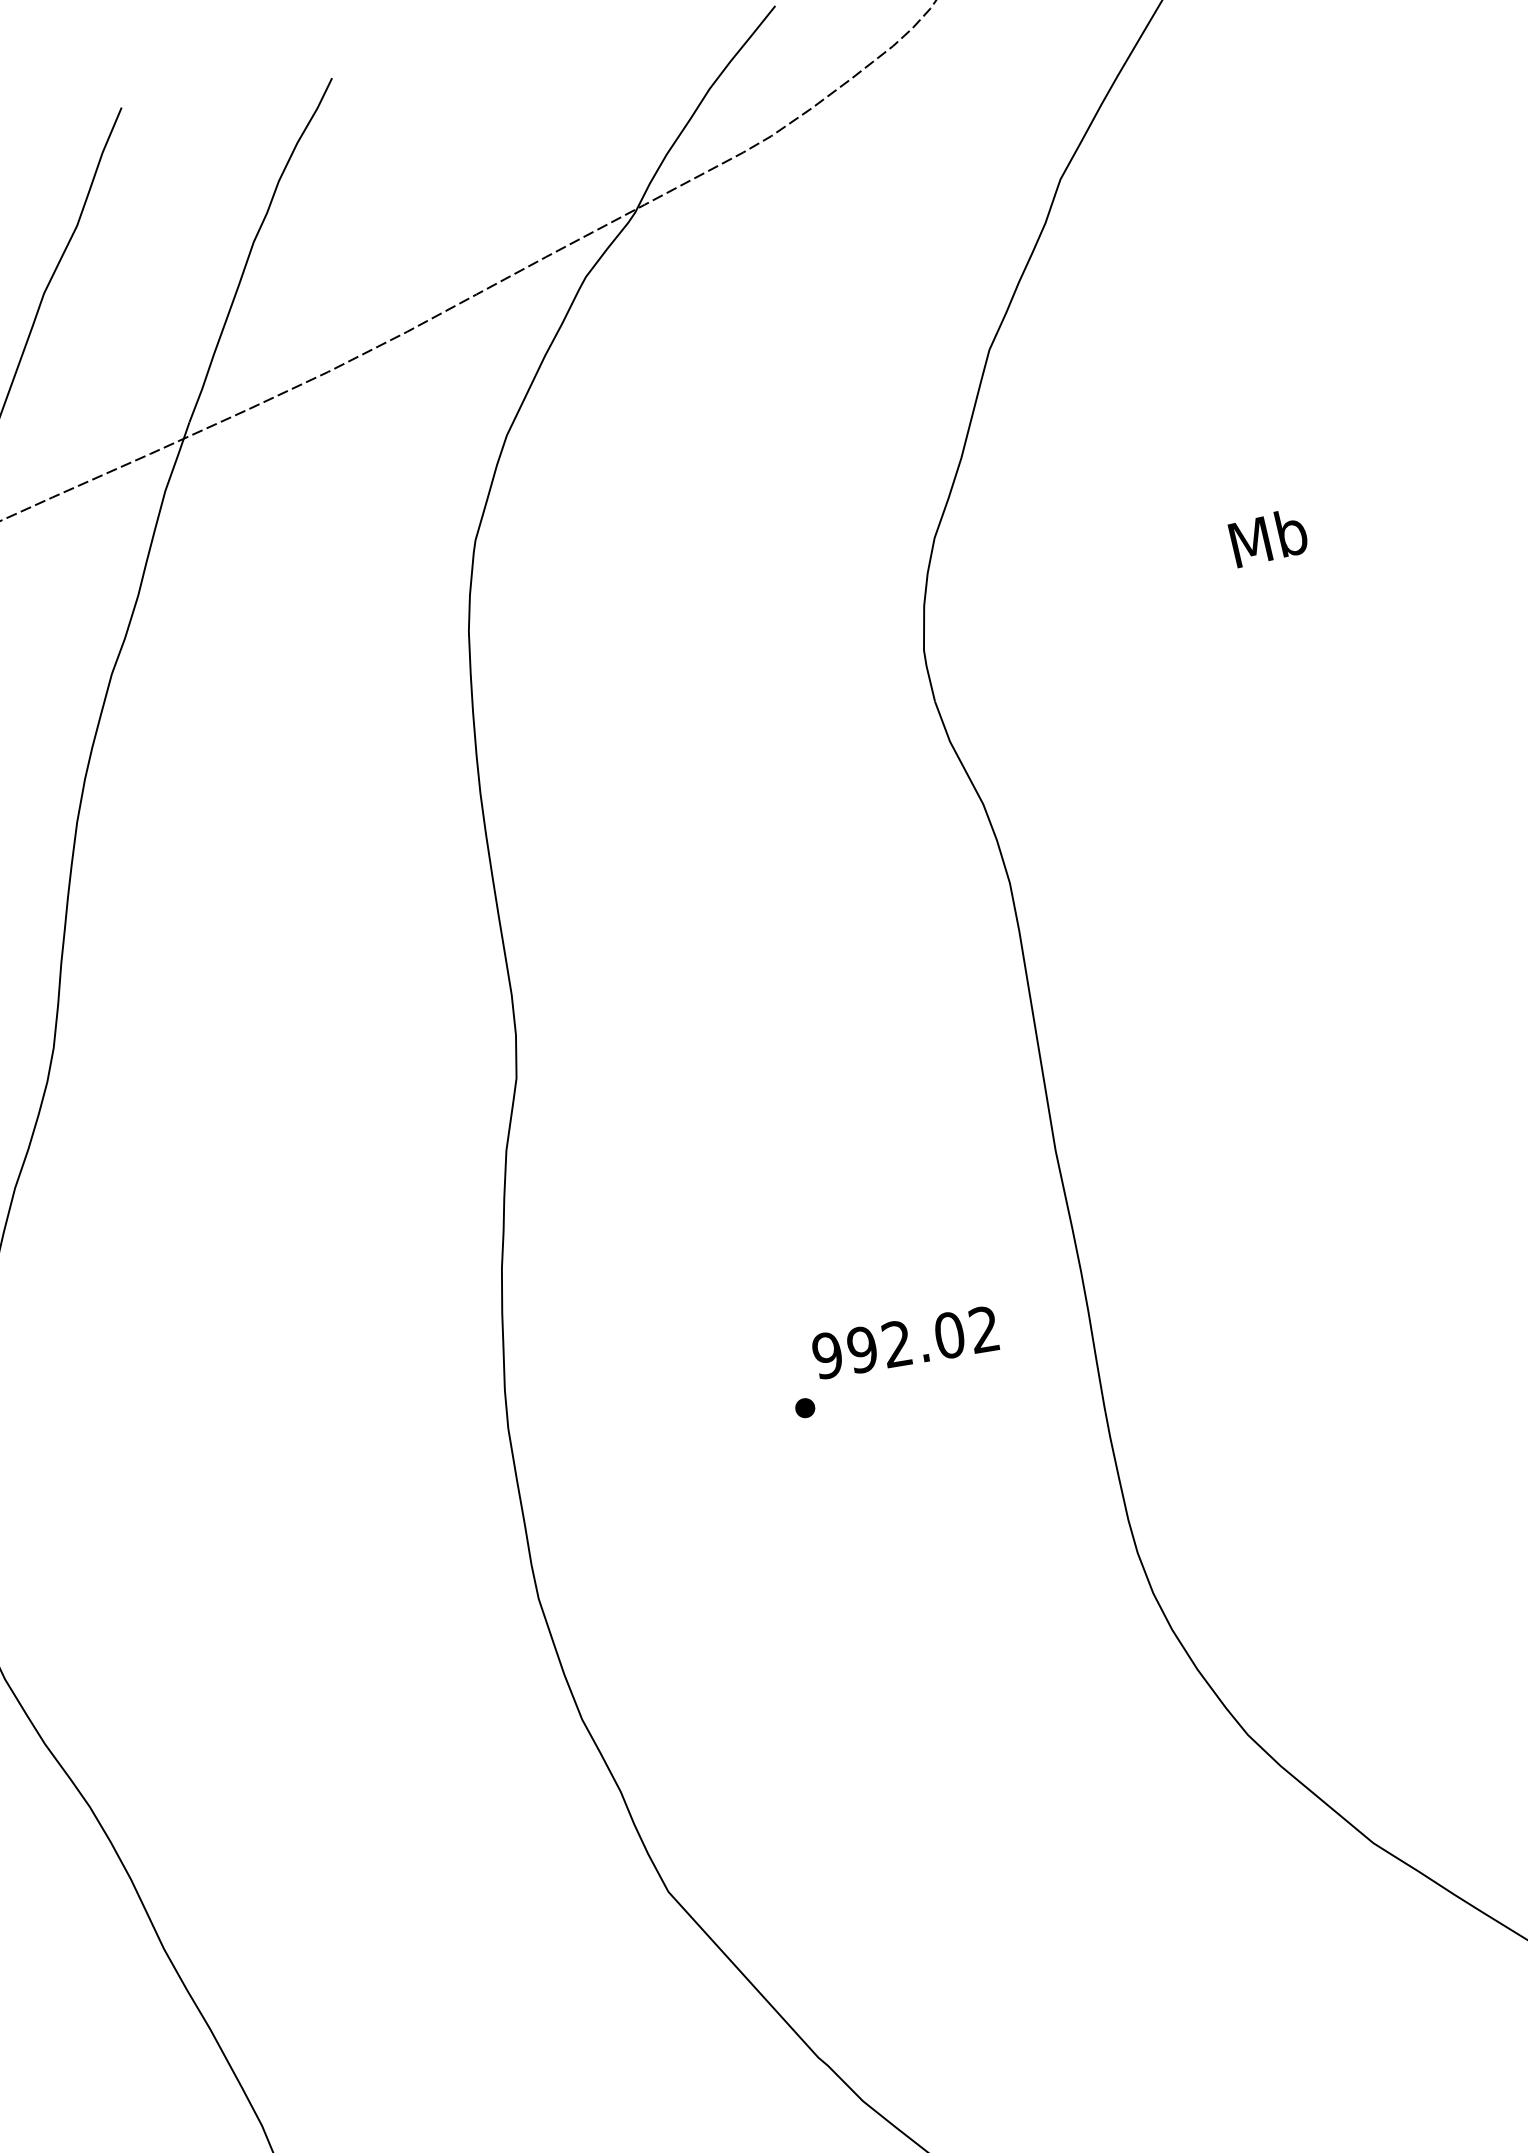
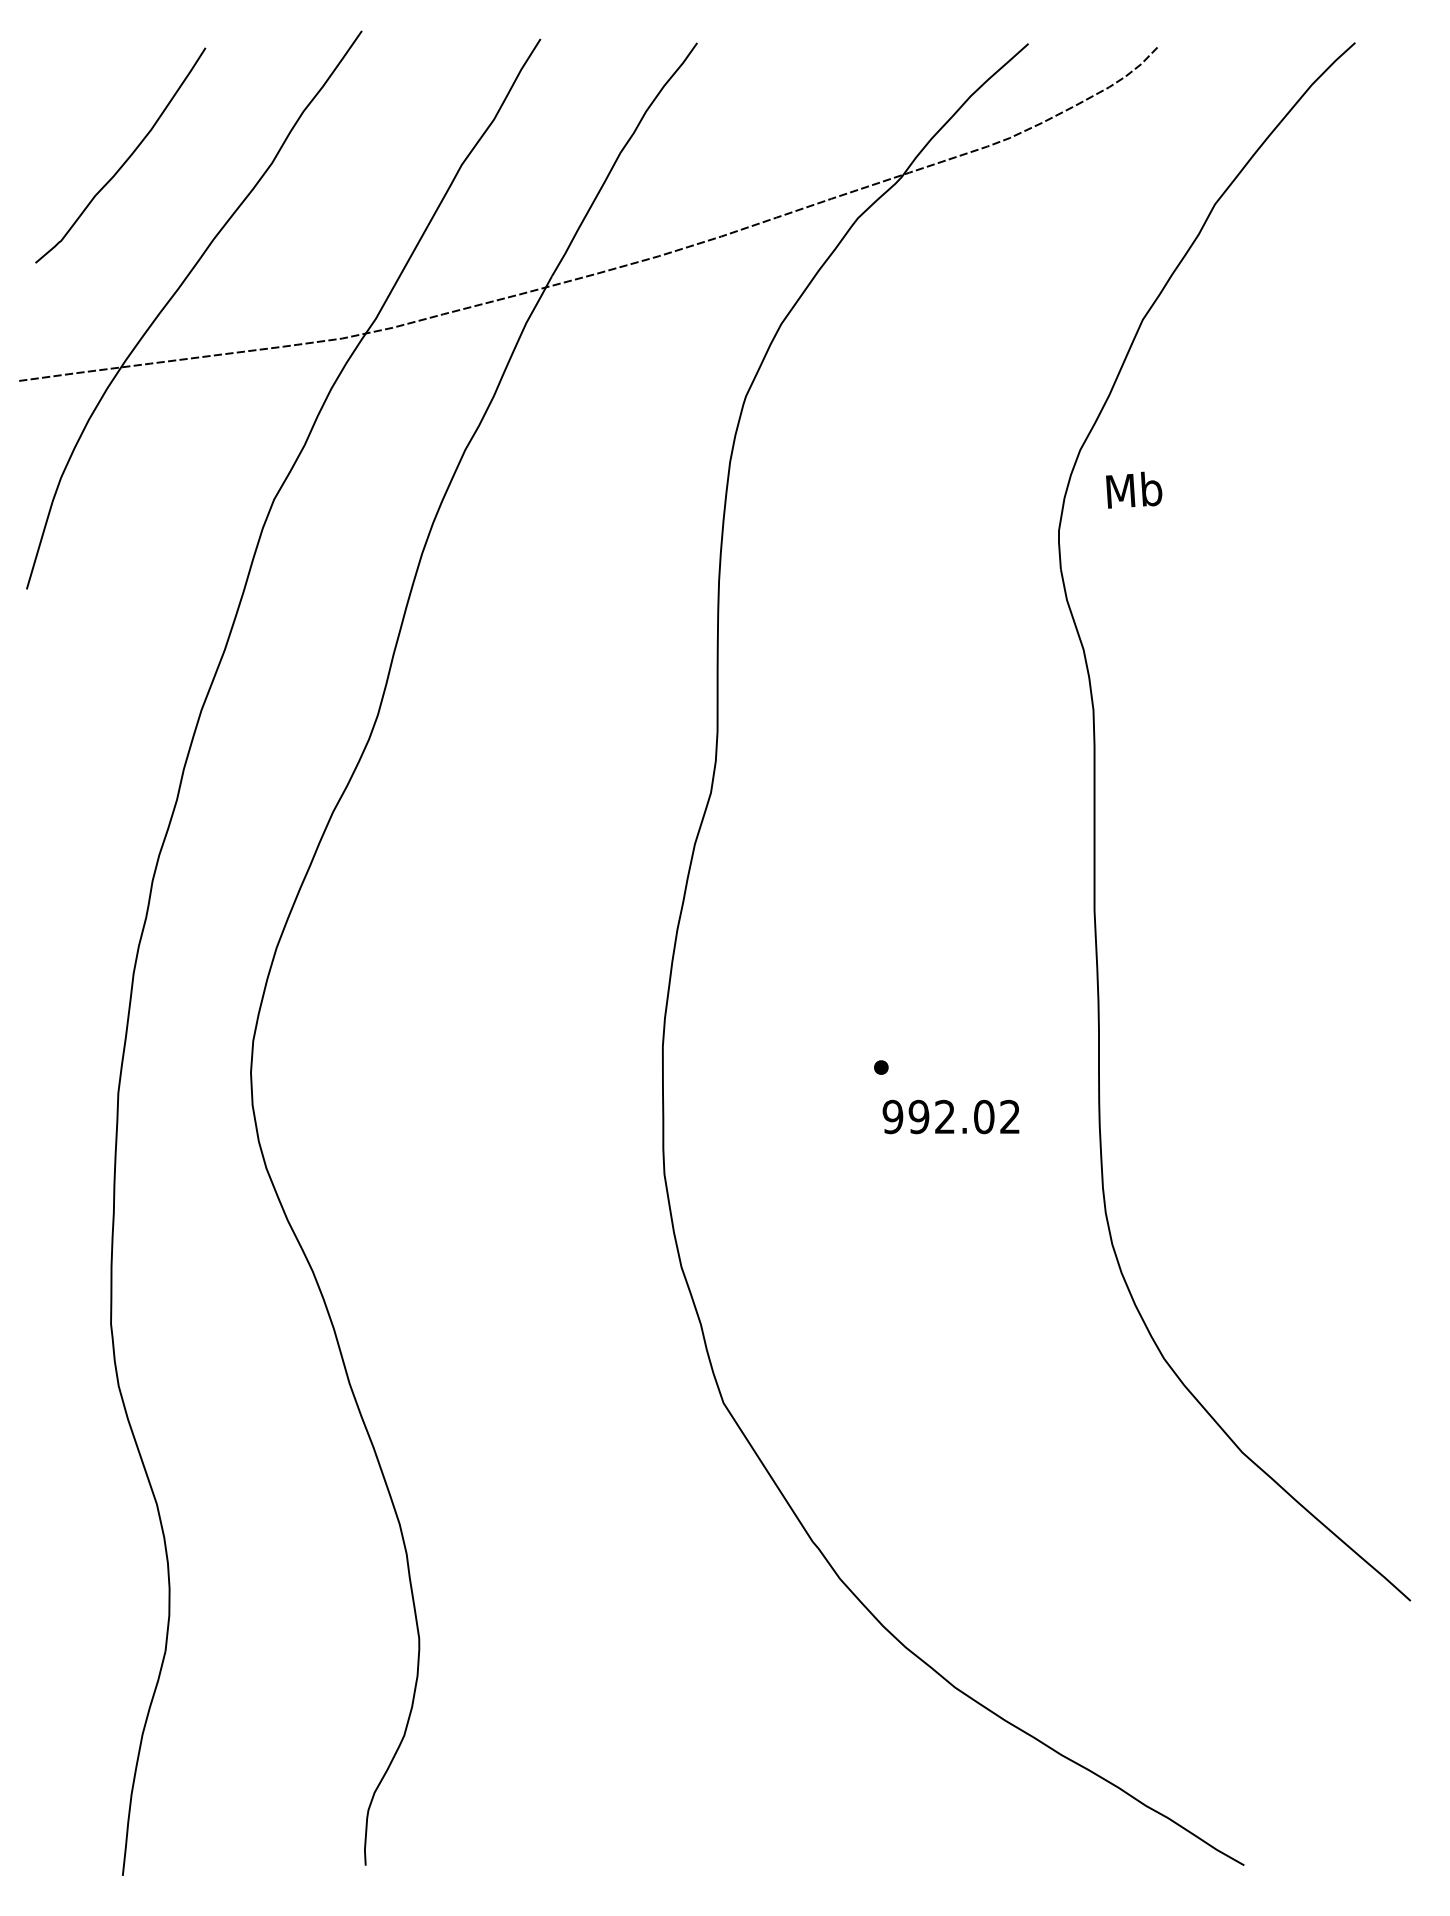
text: (1268, 536) -> (1134, 489), moved
text: (904, 1342) -> (950, 1116), moved

